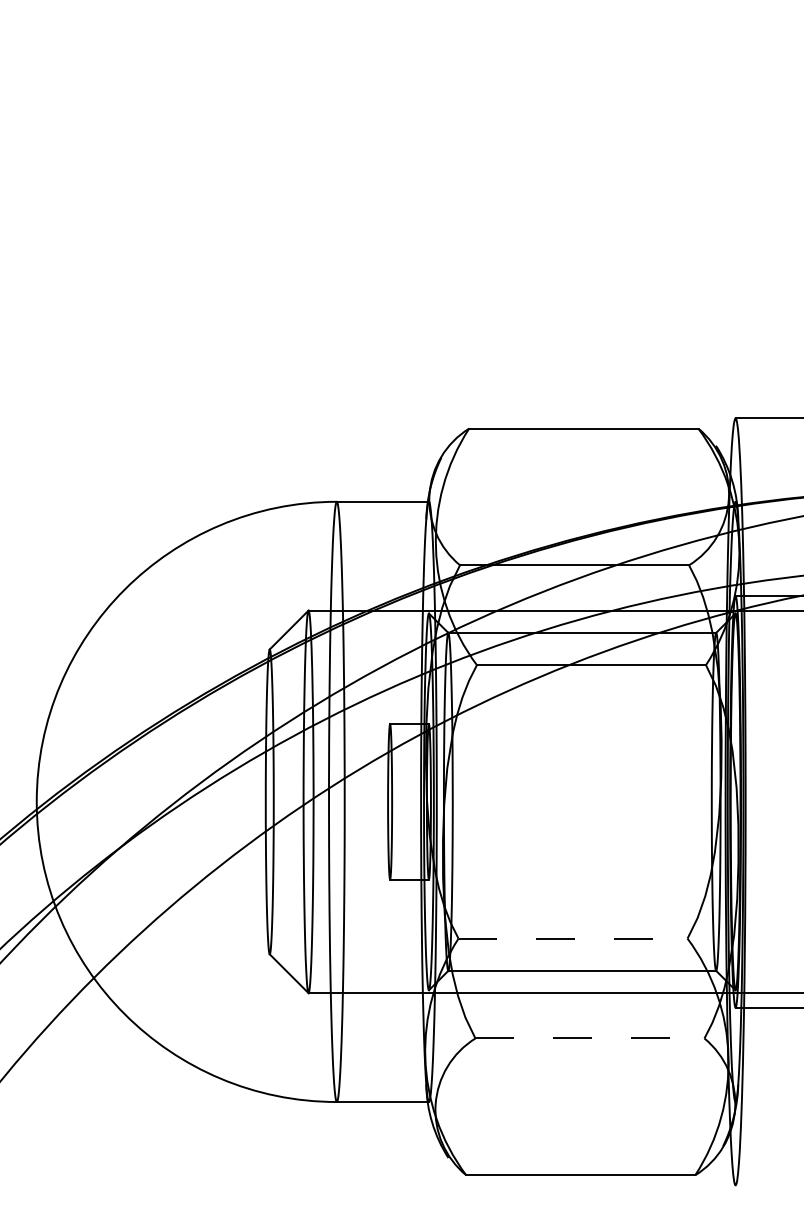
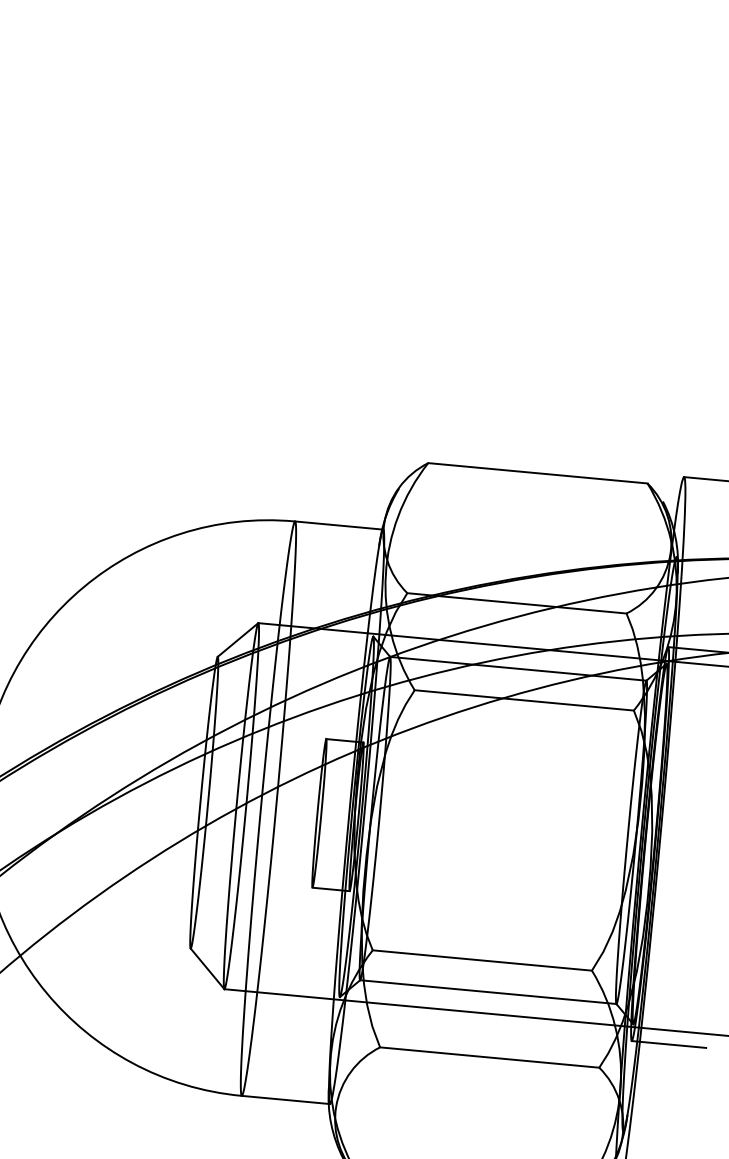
line: (573, 938) -> (482, 960), dashed -> solid
line: (589, 1038) -> (489, 1057), dashed -> solid

